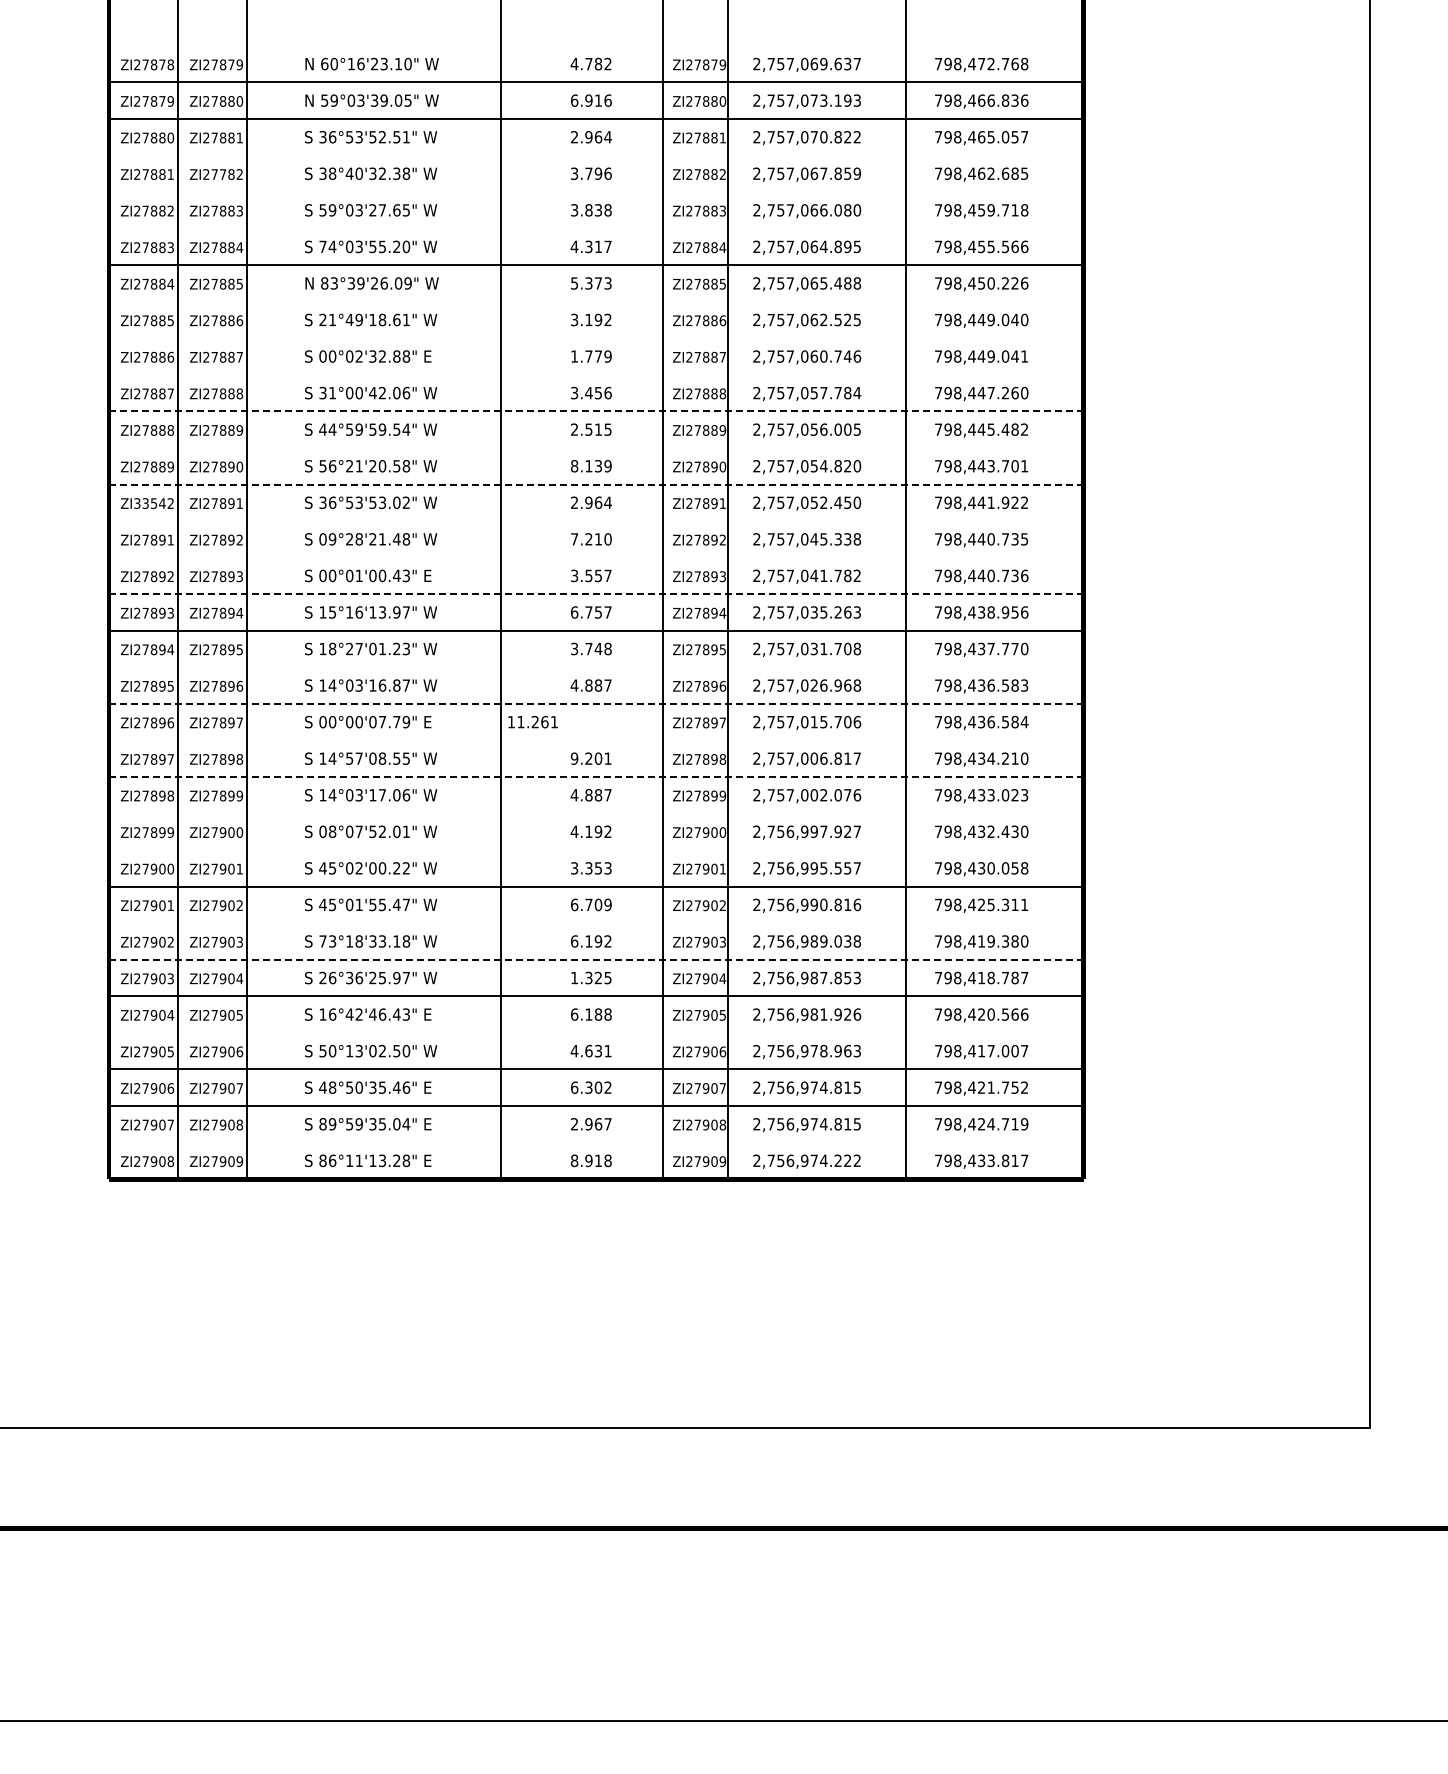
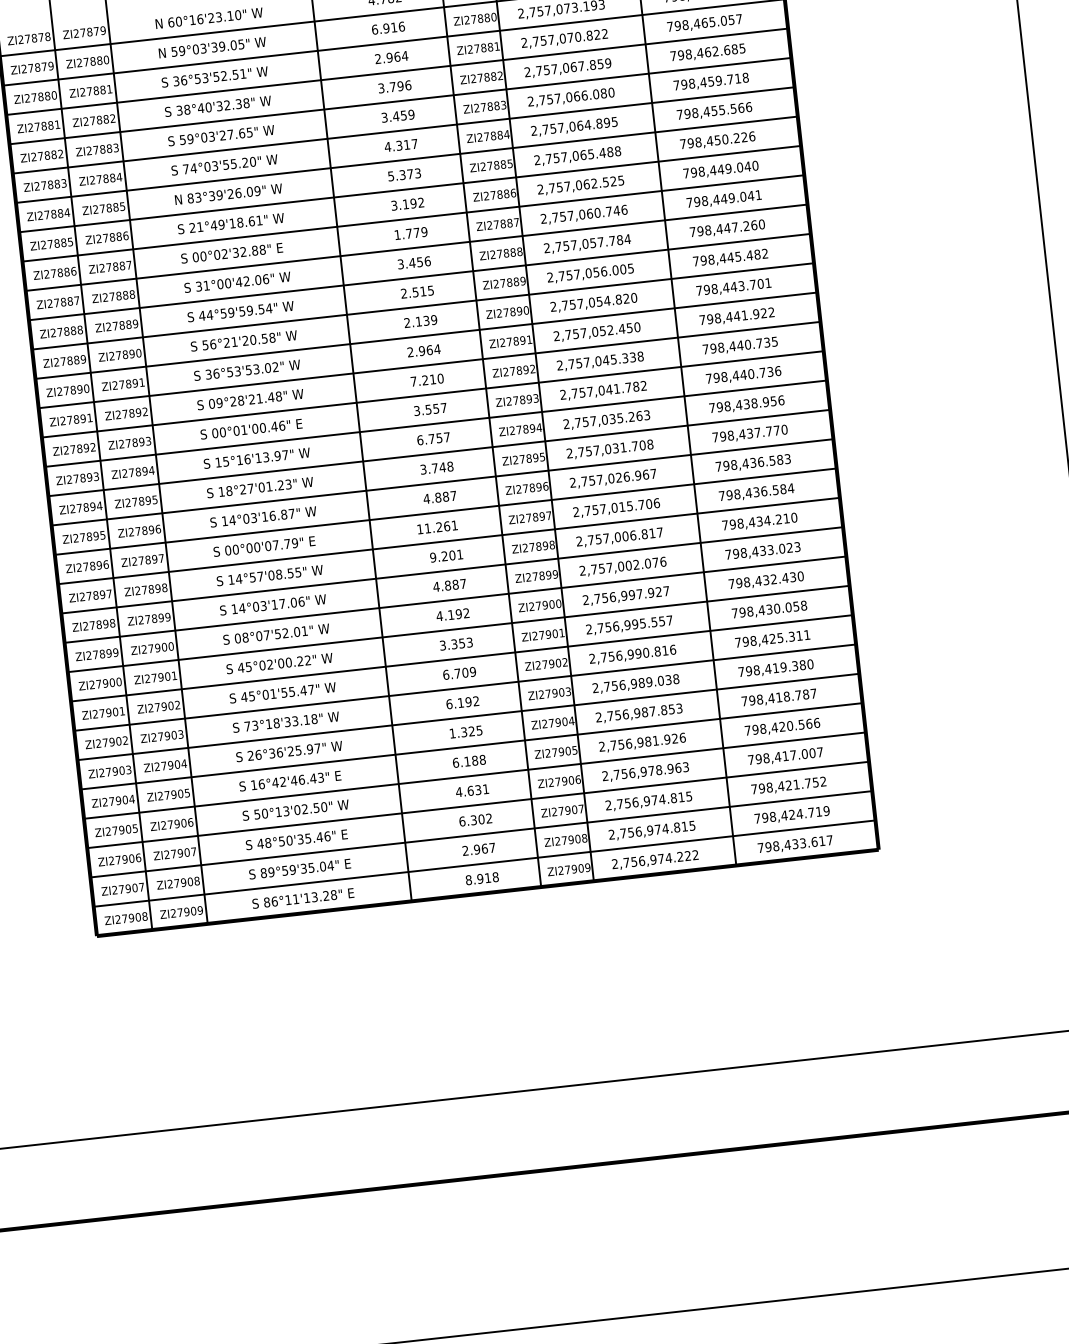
line: (596, 155) -> (397, 71), added
text: (223, 174) -> (99, 120), ZI27782 -> ZI27882
line: (596, 192) -> (400, 101), added
text: (598, 210) -> (403, 115), 3.838 -> 3.459
line: (596, 228) -> (403, 130), added
line: (596, 301) -> (410, 188), added
line: (596, 338) -> (413, 218), added
line: (596, 374) -> (416, 247), added
line: (596, 411) -> (420, 277), dashed -> solid
line: (596, 447) -> (423, 306), added
text: (574, 466) -> (407, 323), 8.139 -> 2.139
line: (596, 484) -> (426, 335), dashed -> solid
text: (154, 503) -> (73, 390), ZI33542 -> ZI27890
line: (596, 521) -> (429, 365), added
line: (596, 557) -> (432, 394), added
text: (406, 575) -> (282, 425), 00°01'00.43" -> 00°01'00.46"
line: (596, 594) -> (436, 423), dashed -> solid
line: (596, 667) -> (442, 482), added
text: (857, 685) -> (653, 473), 2,757,026.968 -> 2,757,026.967
line: (596, 703) -> (445, 511), dashed -> solid
text: (532, 721) -> (437, 526), moved
line: (596, 740) -> (449, 541), added
line: (596, 776) -> (452, 569), dashed -> solid
line: (596, 813) -> (455, 599), added
line: (596, 850) -> (458, 629), added
line: (596, 923) -> (465, 687), added
line: (596, 959) -> (468, 716), dashed -> solid
line: (596, 1032) -> (475, 775), added
line: (596, 1142) -> (484, 863), added
text: (1005, 1160) -> (814, 841), 798,433.817 -> 798,433.617

